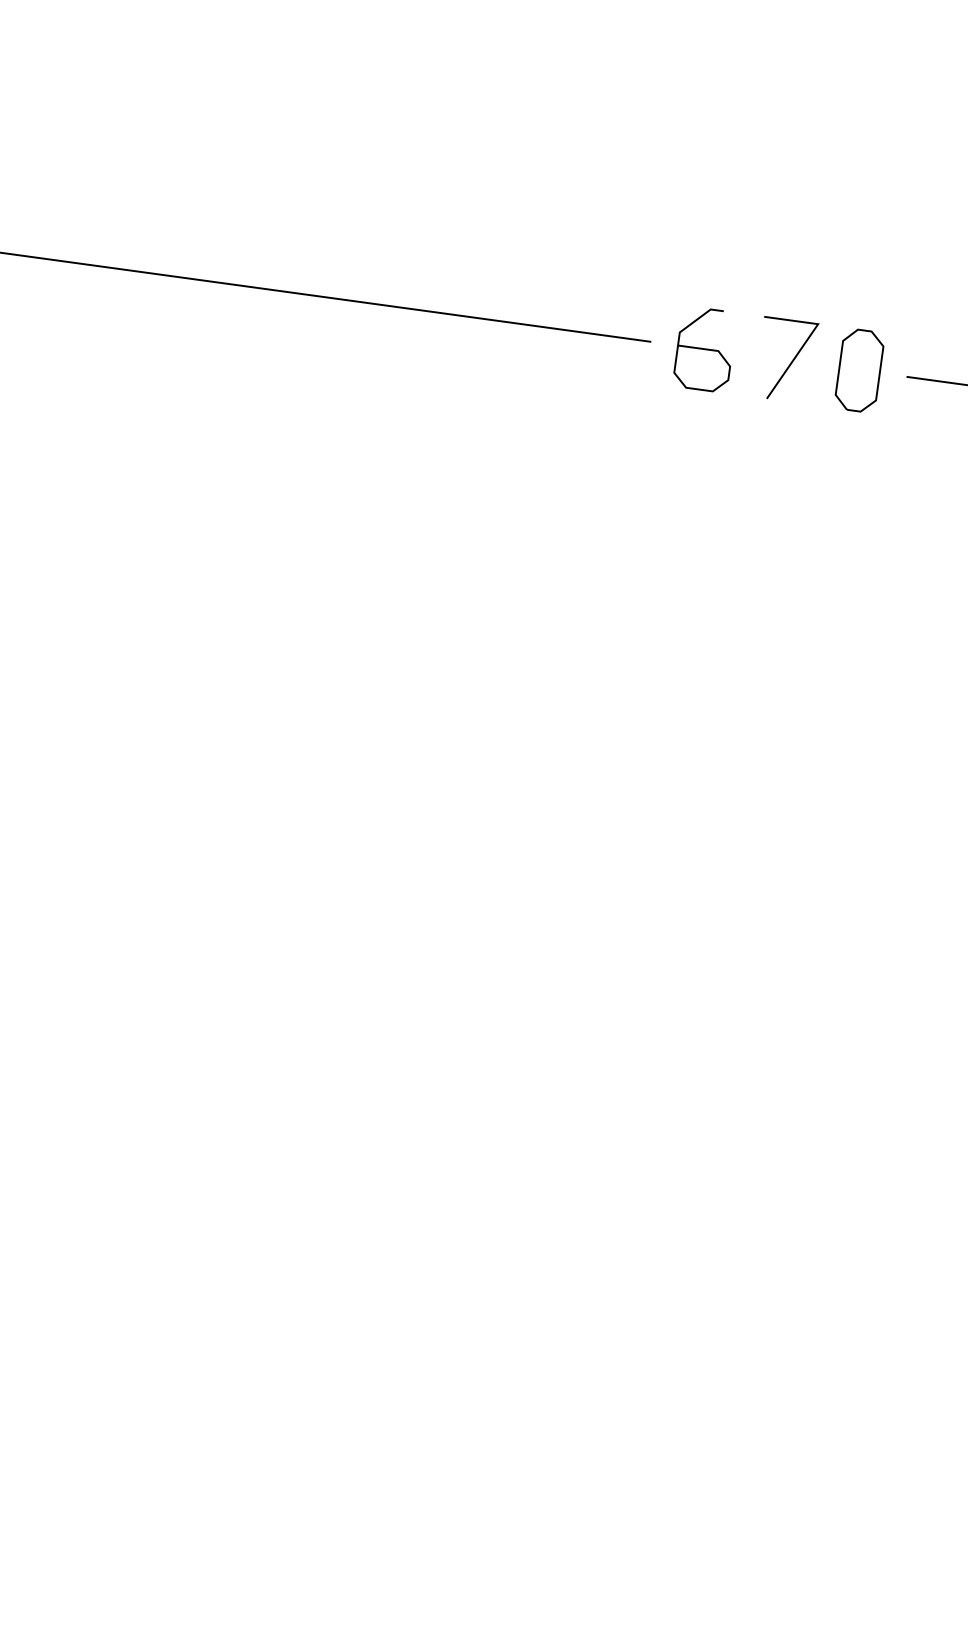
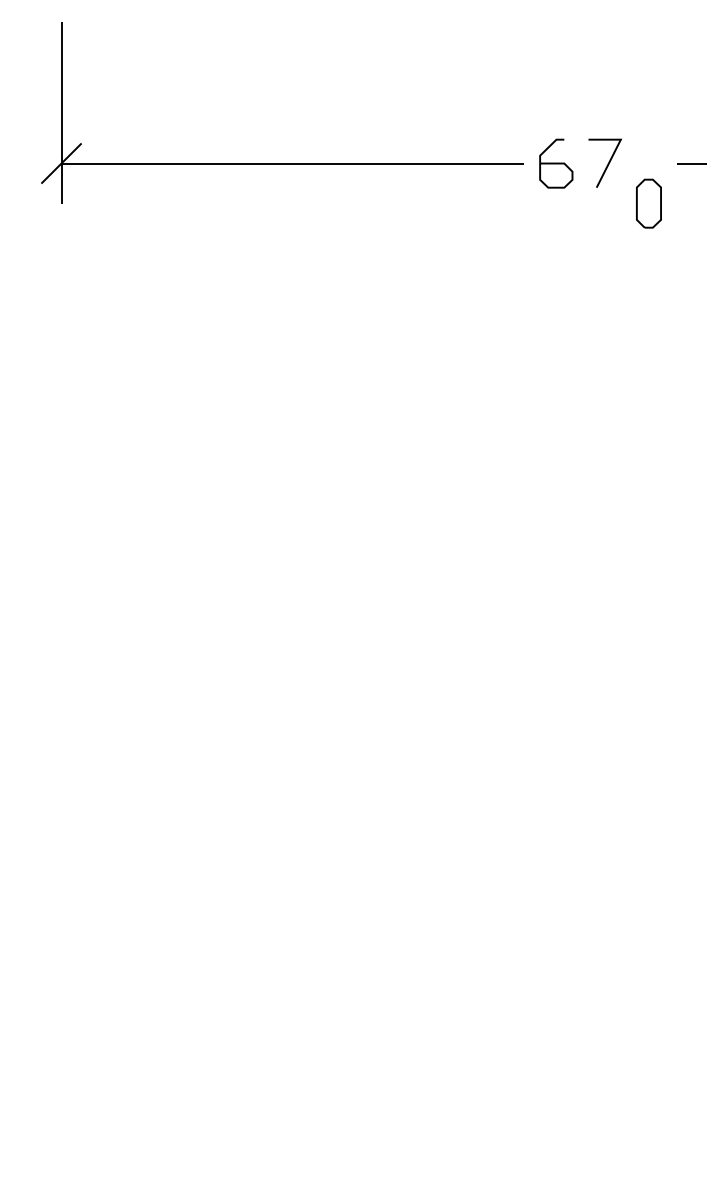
part: (858, 370) -> (648, 203), moved

